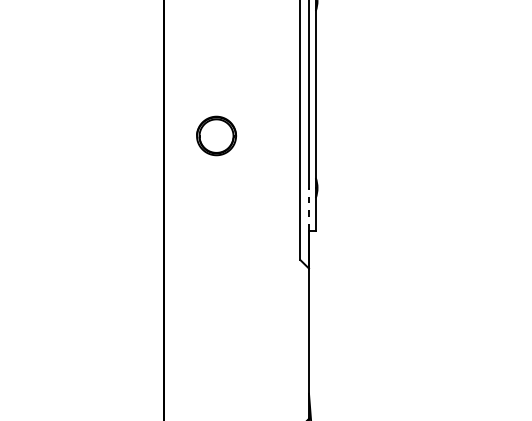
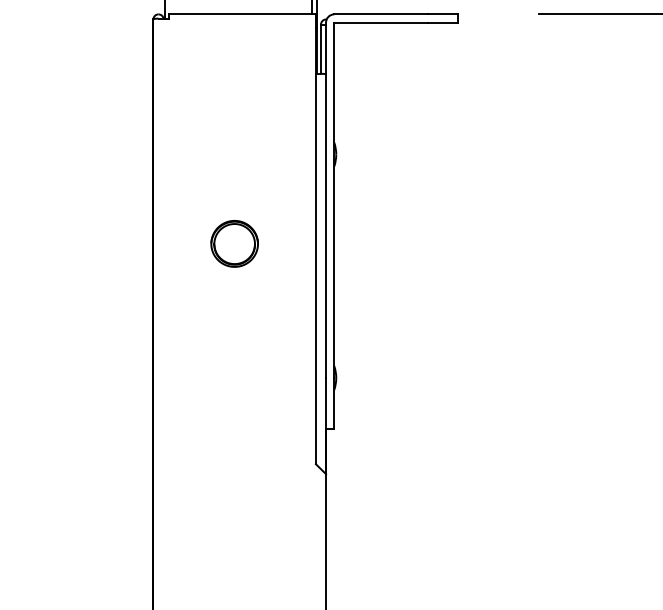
part: (216, 135) -> (234, 243), moved
line: (309, 208) -> (326, 402), dashed -> solid

